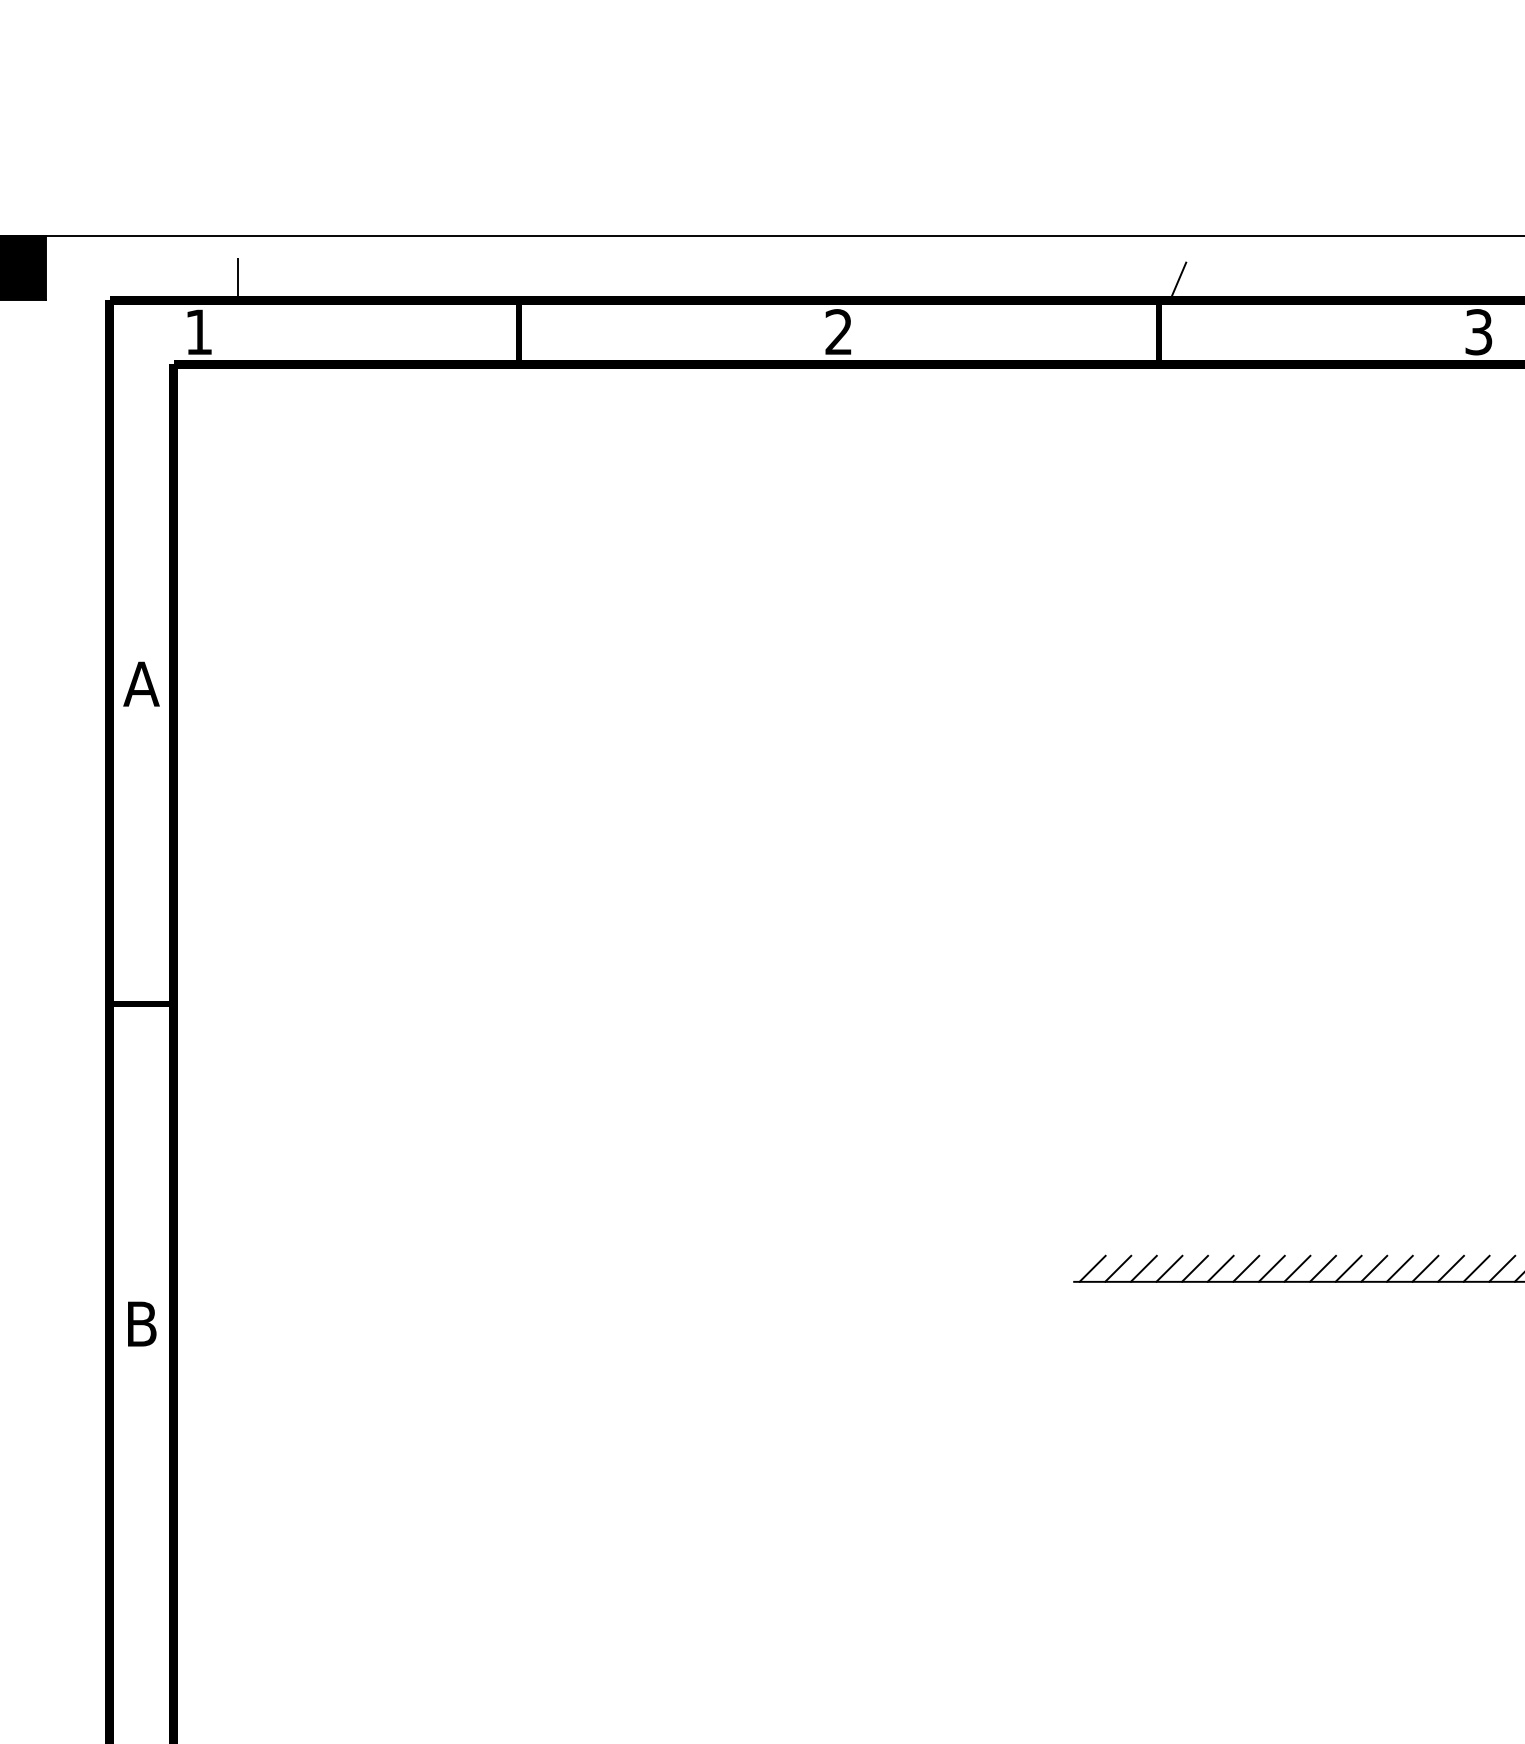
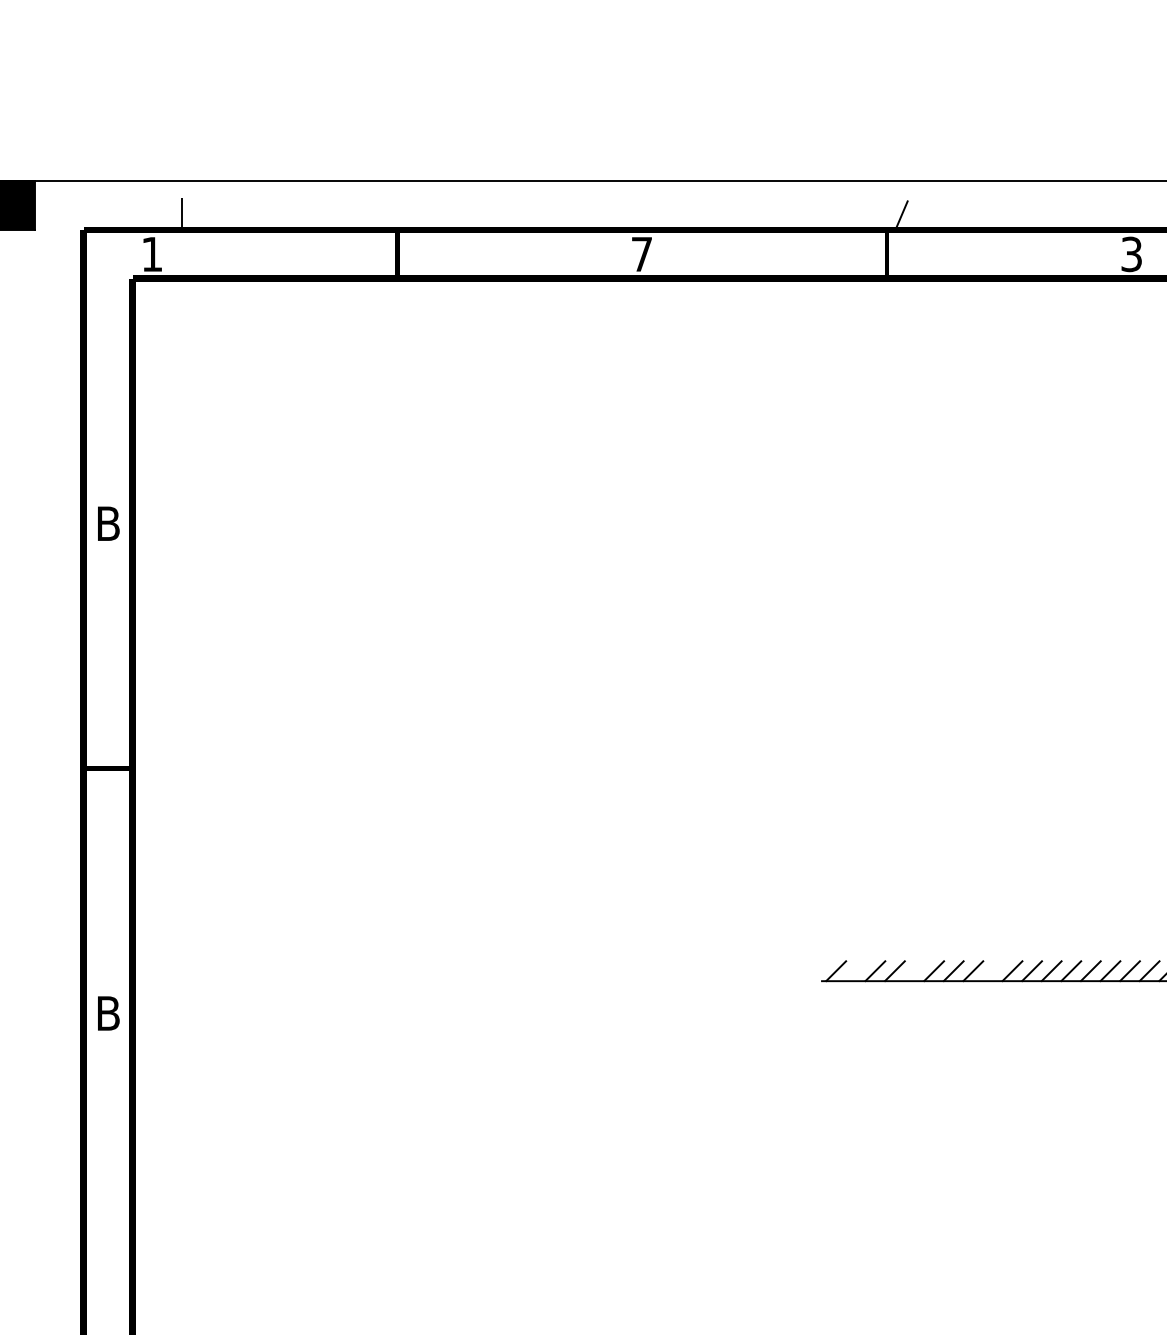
text: (838, 331) -> (641, 253), 2 -> 7
text: (141, 683) -> (108, 523), A -> B
line: (1118, 1268) -> (855, 970), removed
line: (1195, 1268) -> (914, 970), removed
line: (1297, 1268) -> (992, 970), removed

